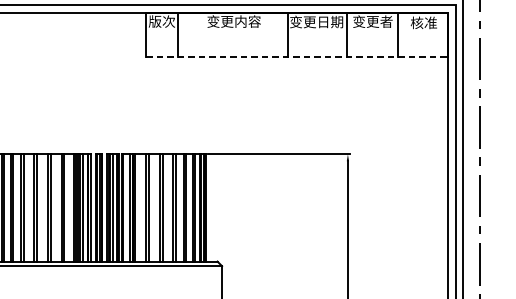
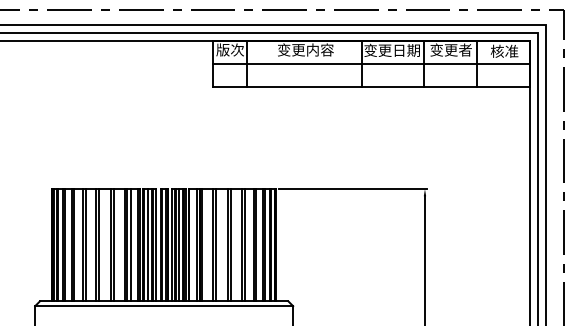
line: (296, 35) -> (371, 64), added
line: (297, 57) -> (372, 87), dashed -> solid
line: (66, 208) -> (130, 245), added

